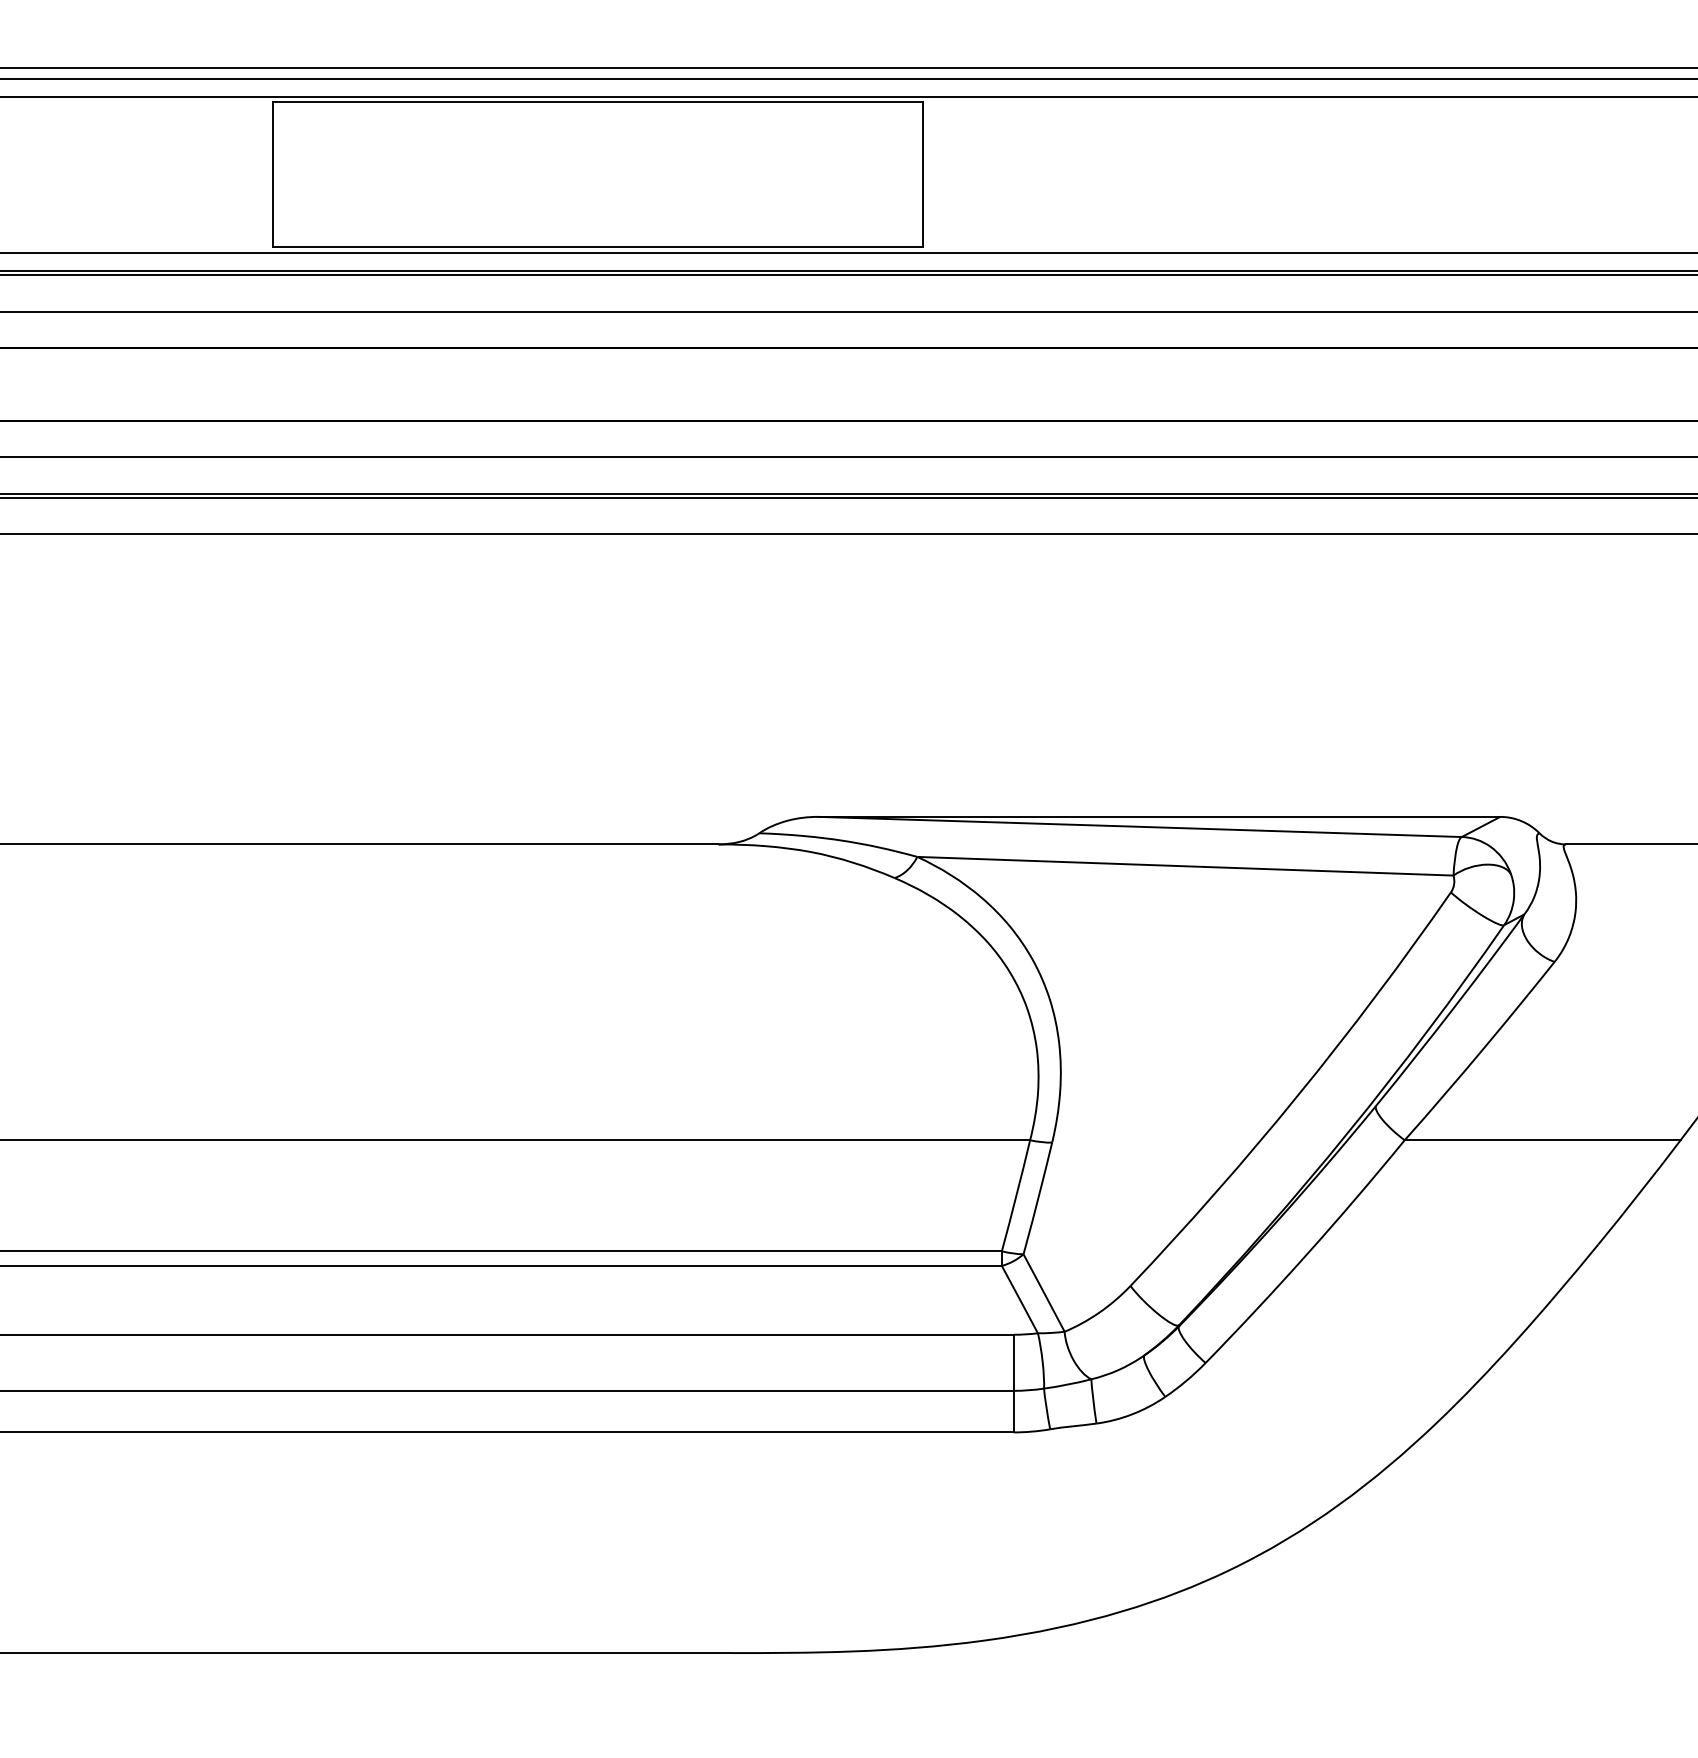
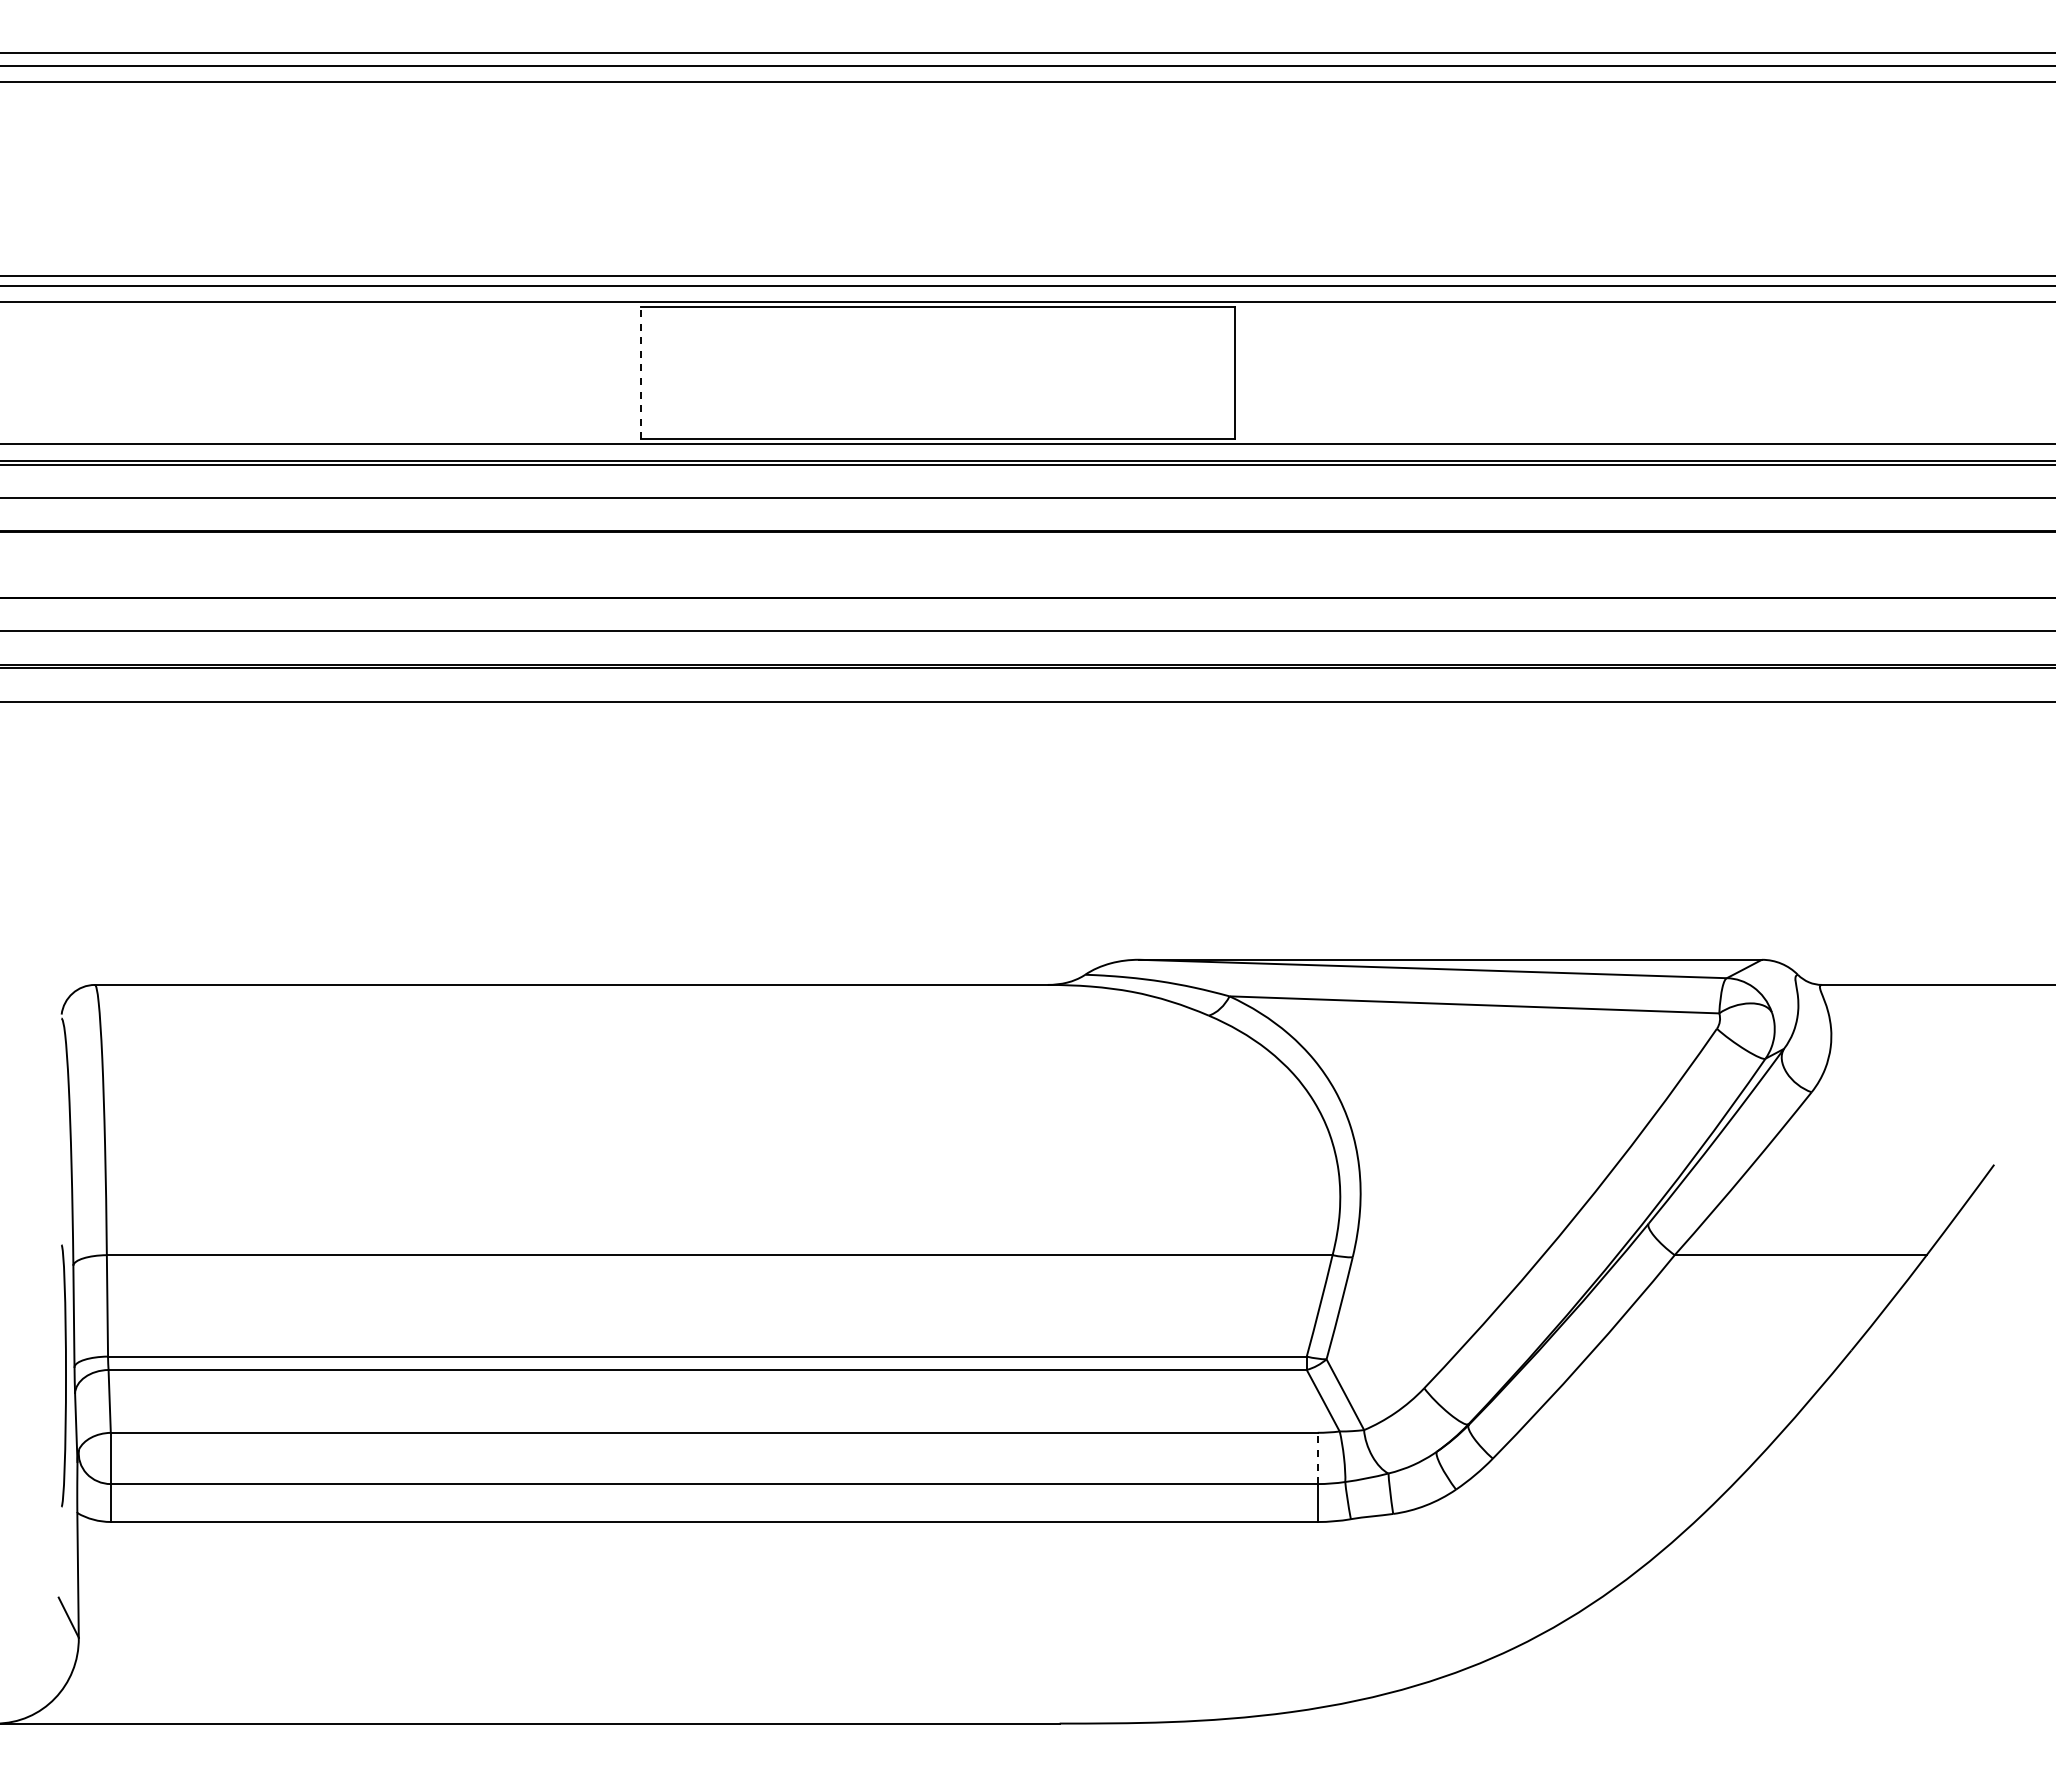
line: (272, 173) -> (640, 372), solid -> dashed
line: (1013, 1362) -> (1317, 1458), solid -> dashed

